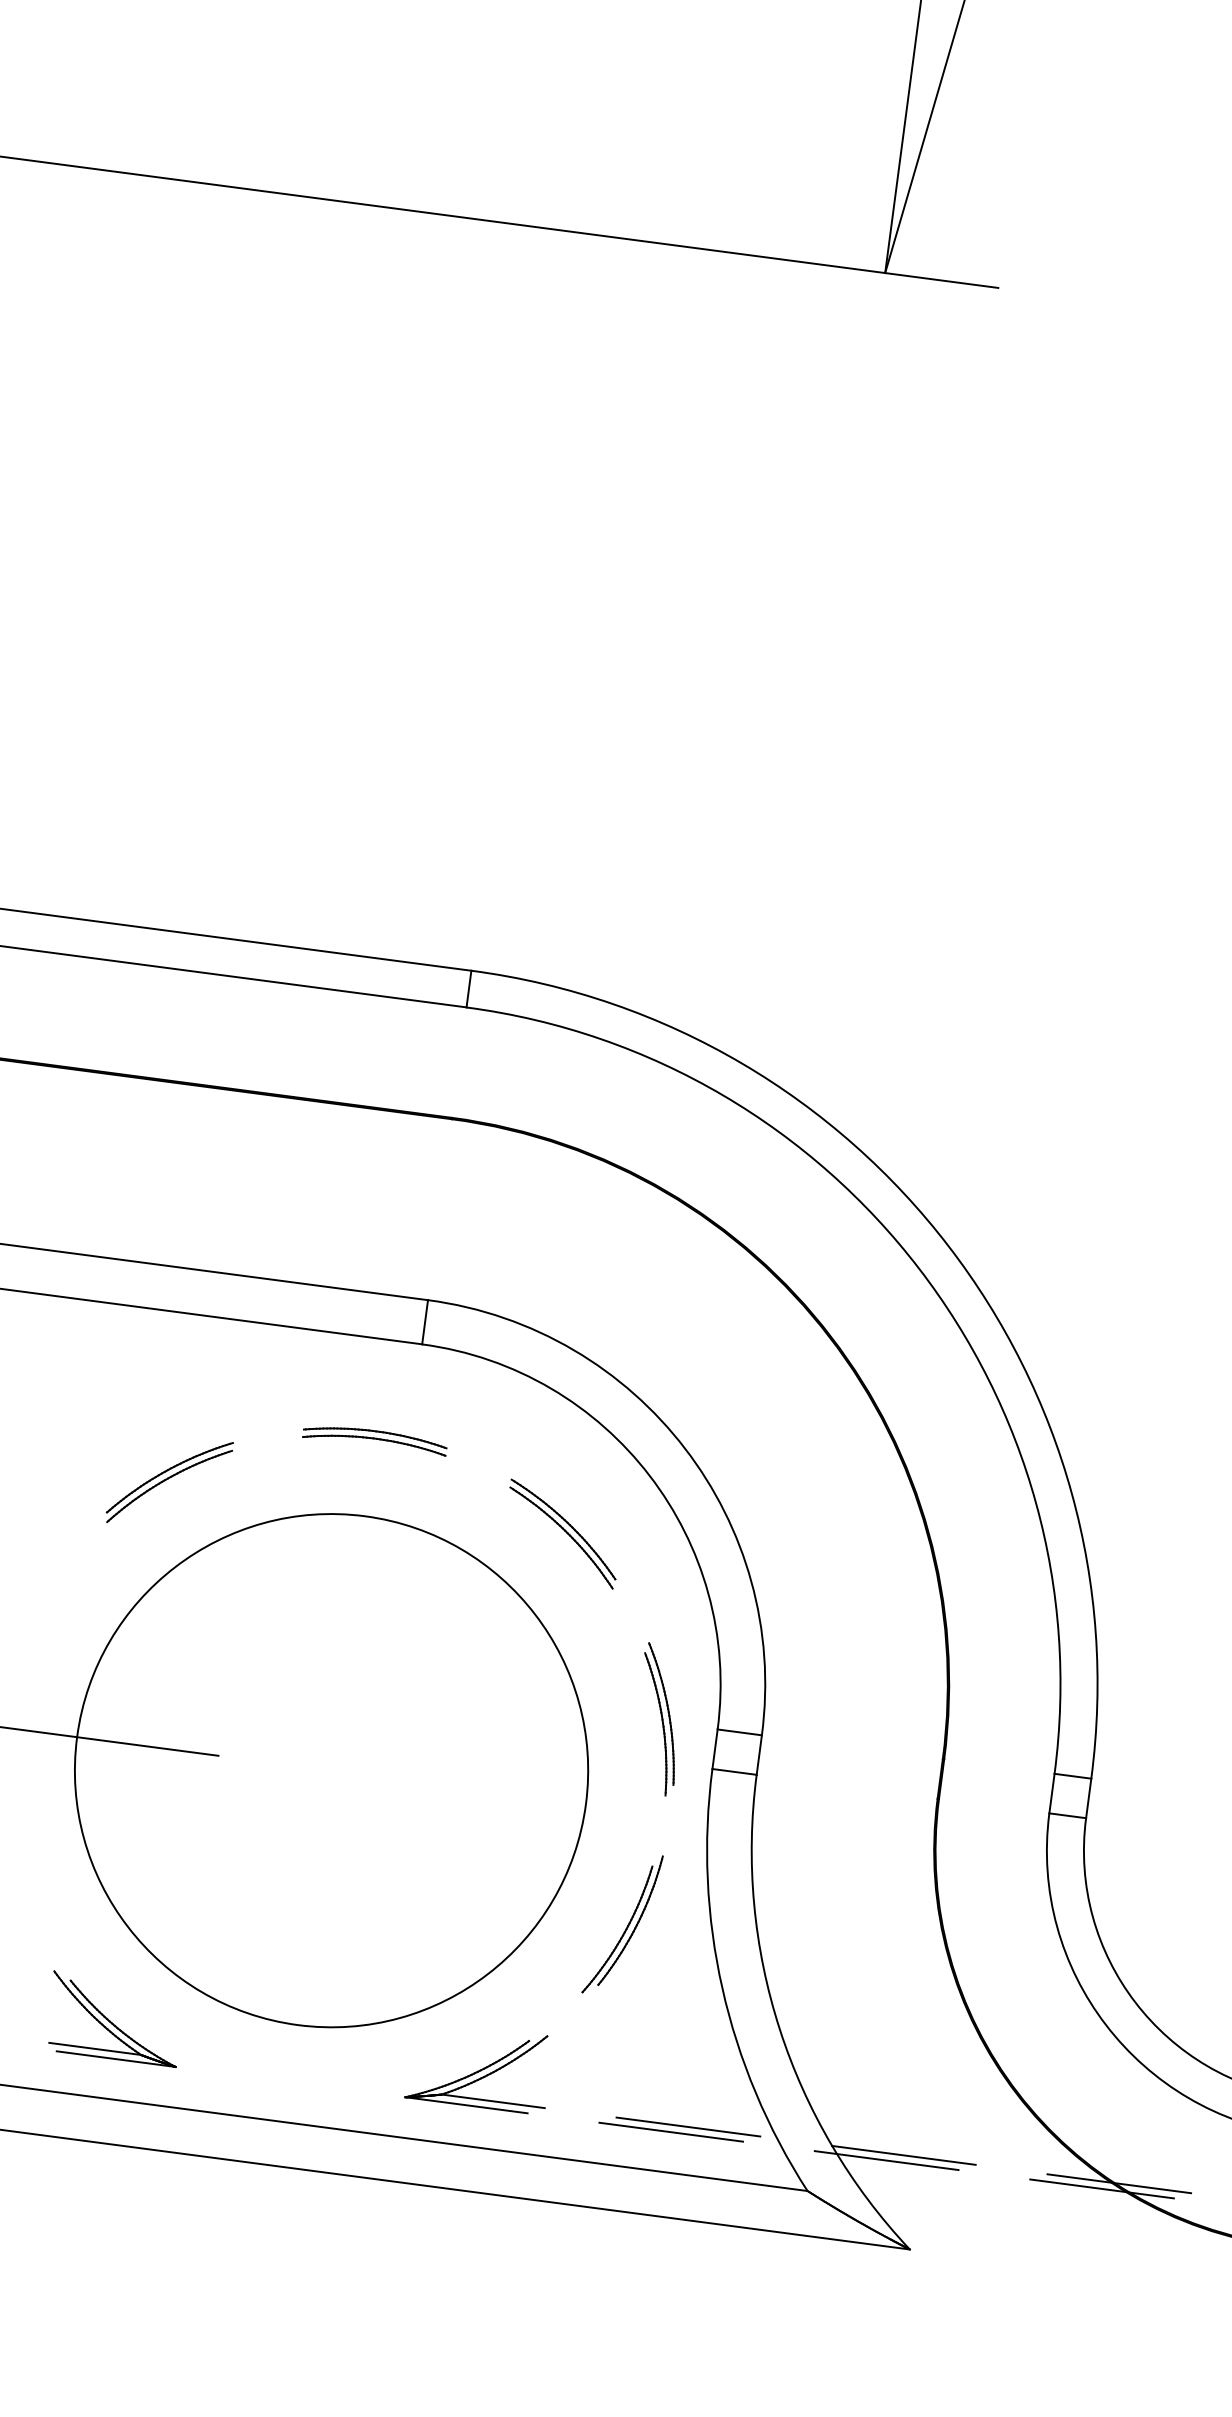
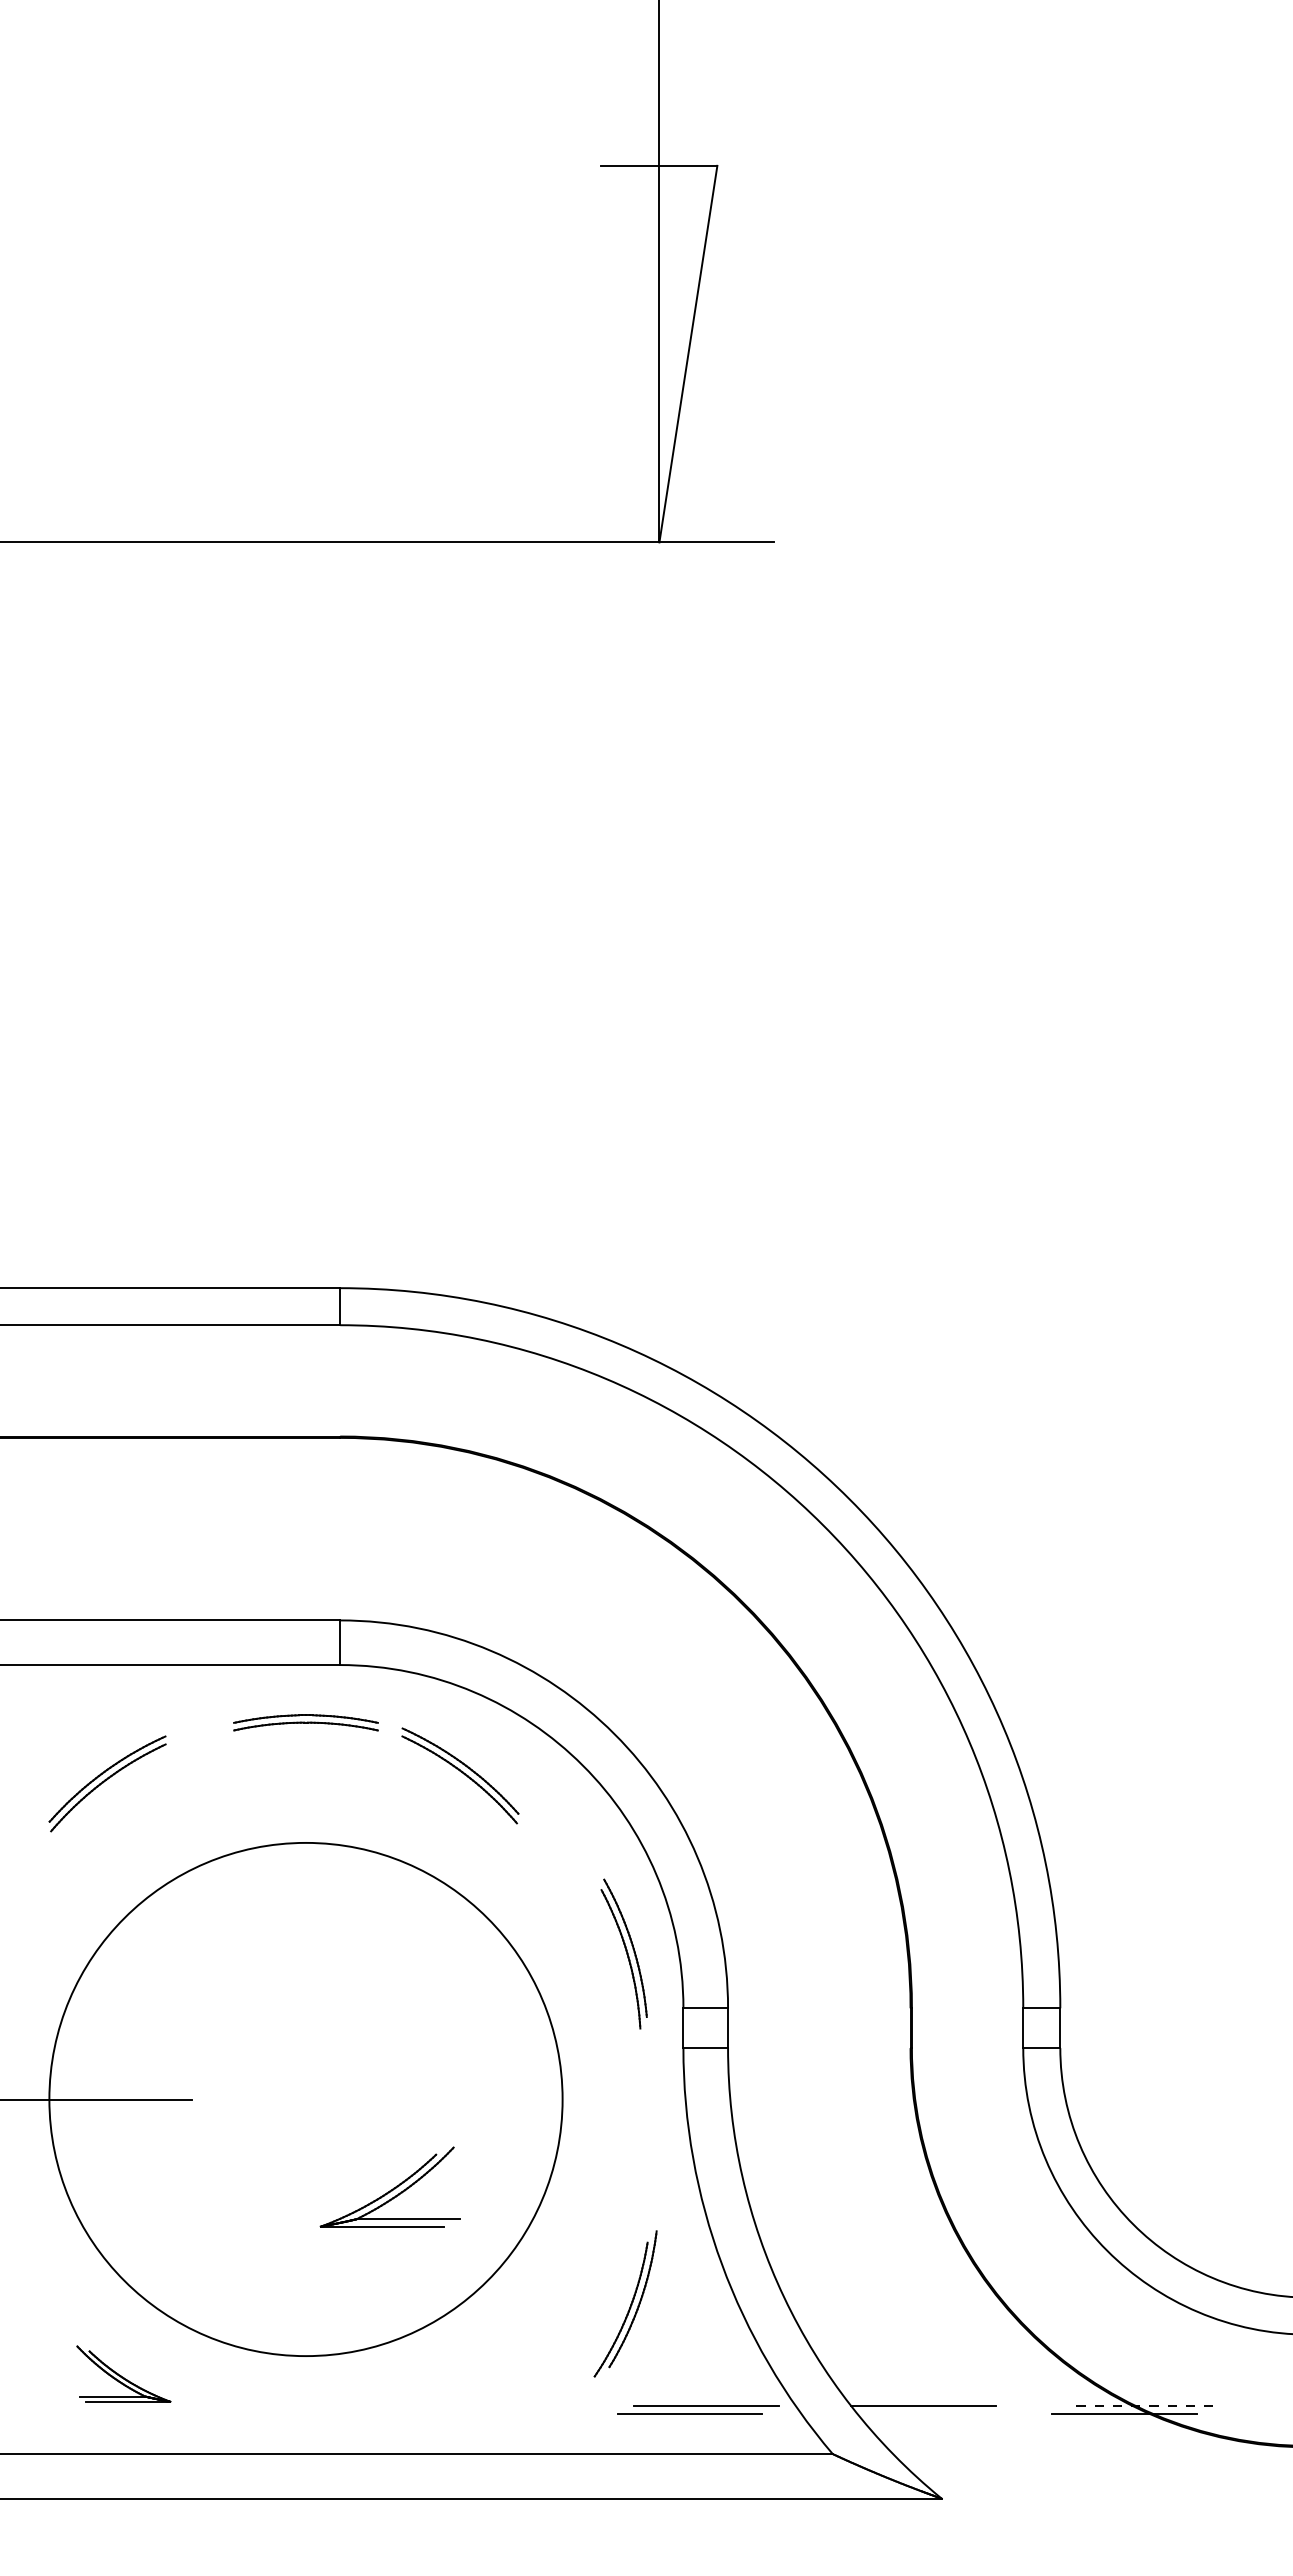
part: (374, 1438) -> (305, 1722), moved
part: (169, 1482) -> (107, 1783), moved
part: (562, 1533) -> (460, 1775), moved
part: (658, 1718) -> (623, 1953), moved
part: (622, 1923) -> (625, 2303), moved
part: (114, 2018) -> (123, 2373), size x0.7
part: (478, 2066) -> (389, 2186), moved
line: (885, 2160) -> (906, 2413), removed
line: (1118, 2183) -> (1140, 2406), solid -> dashed

